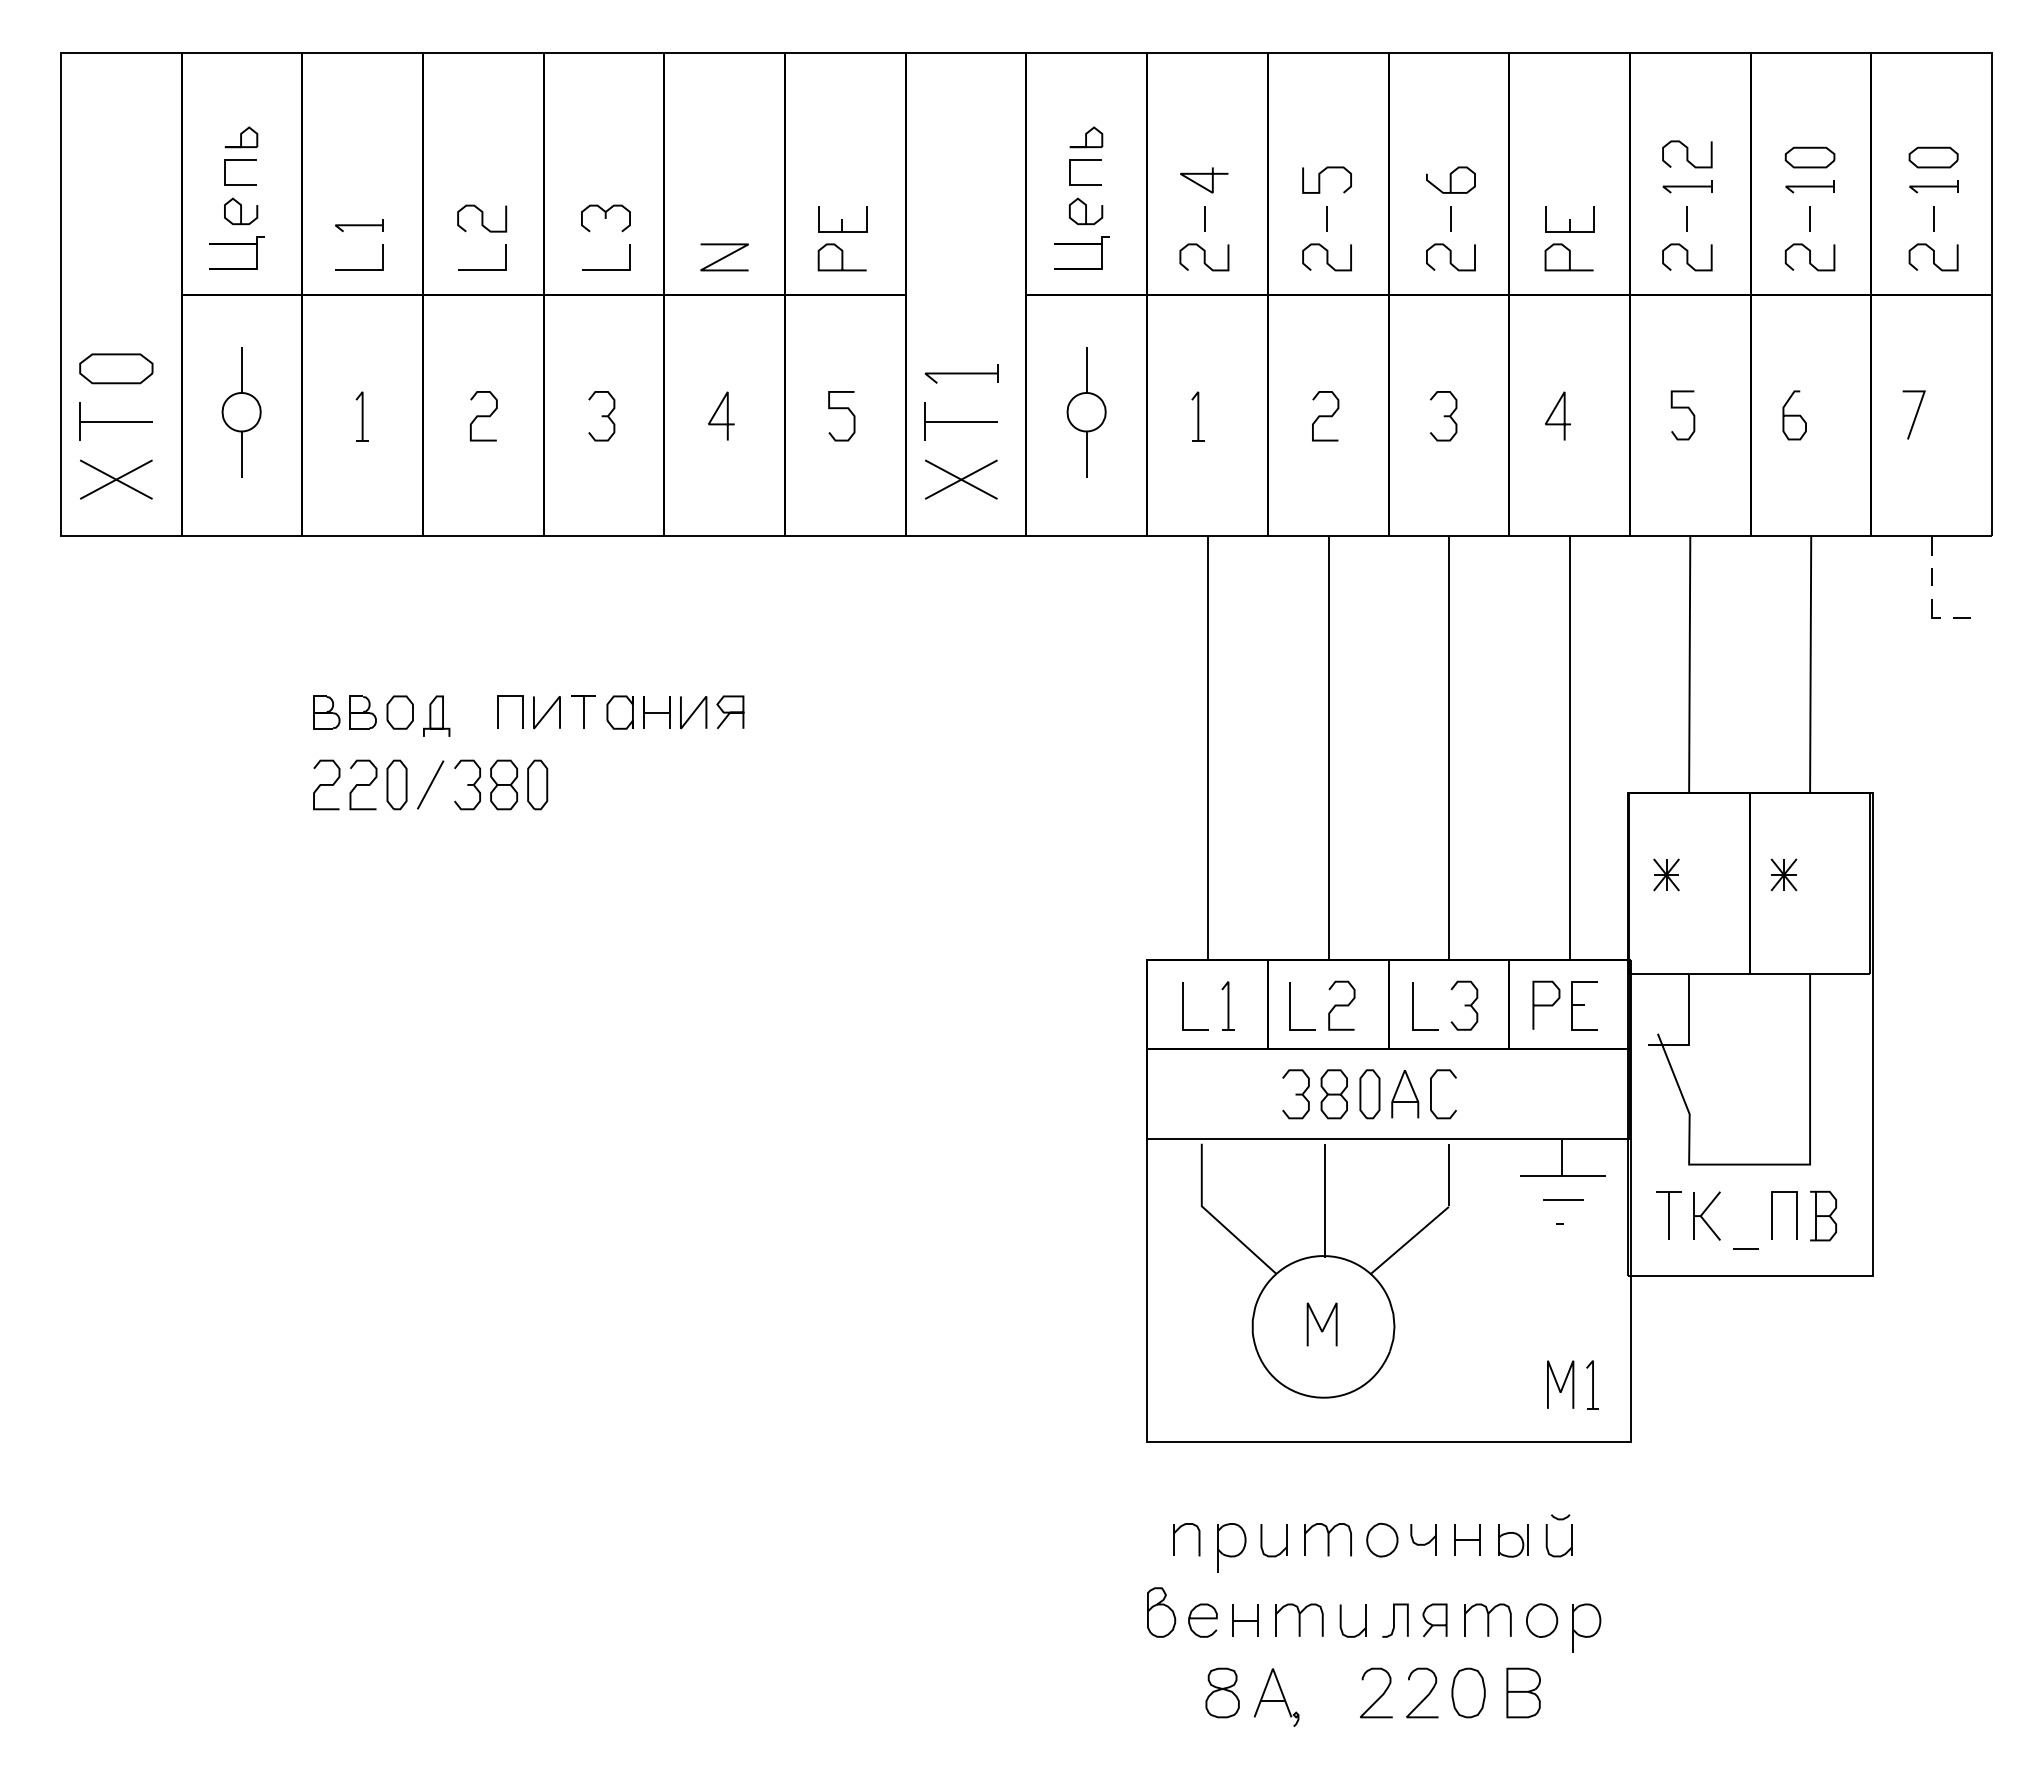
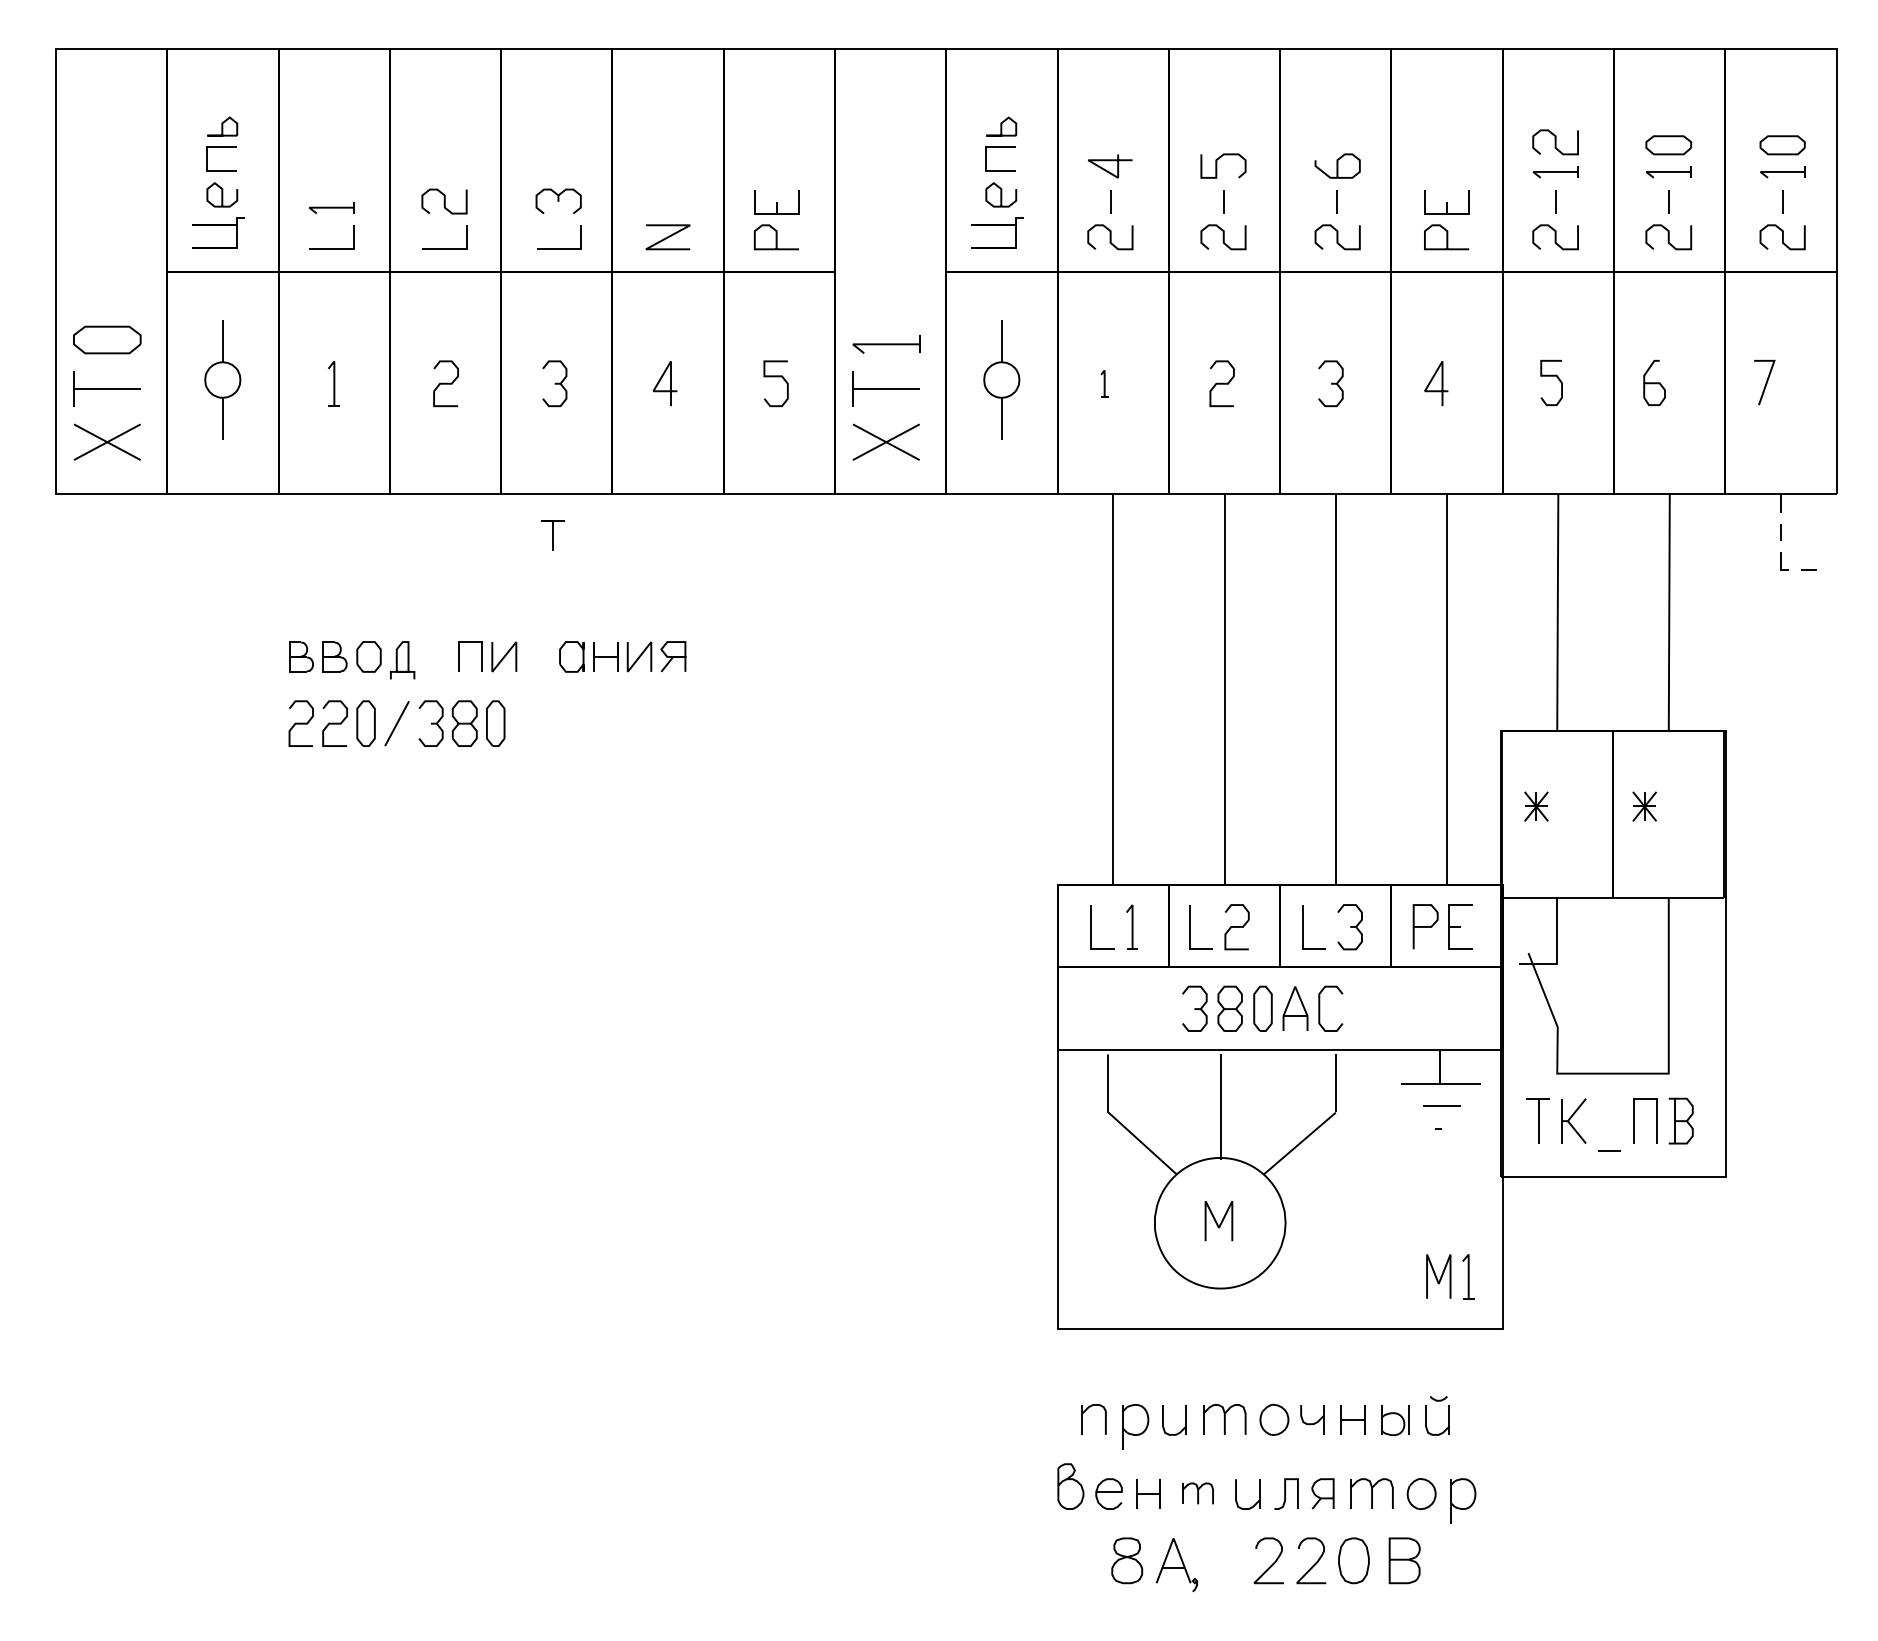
part: (1197, 416) -> (1104, 383), size x0.6
line: (583, 711) -> (552, 535), moved
part: (1299, 1619) -> (1198, 1493), size x0.7

